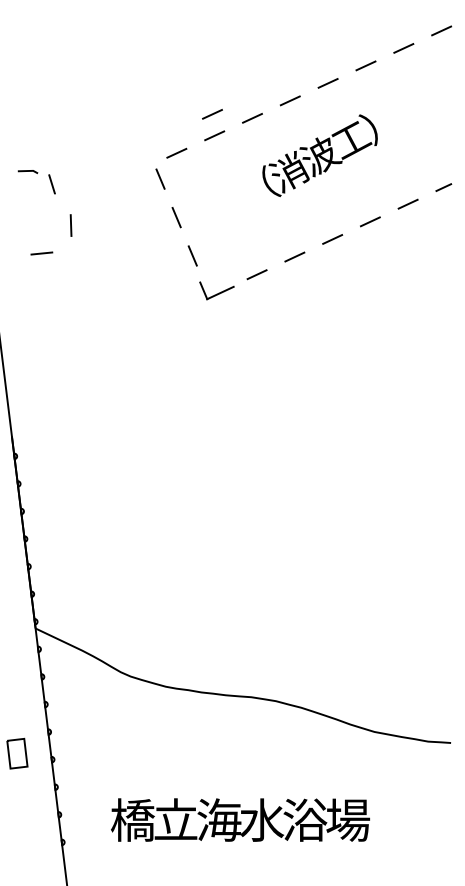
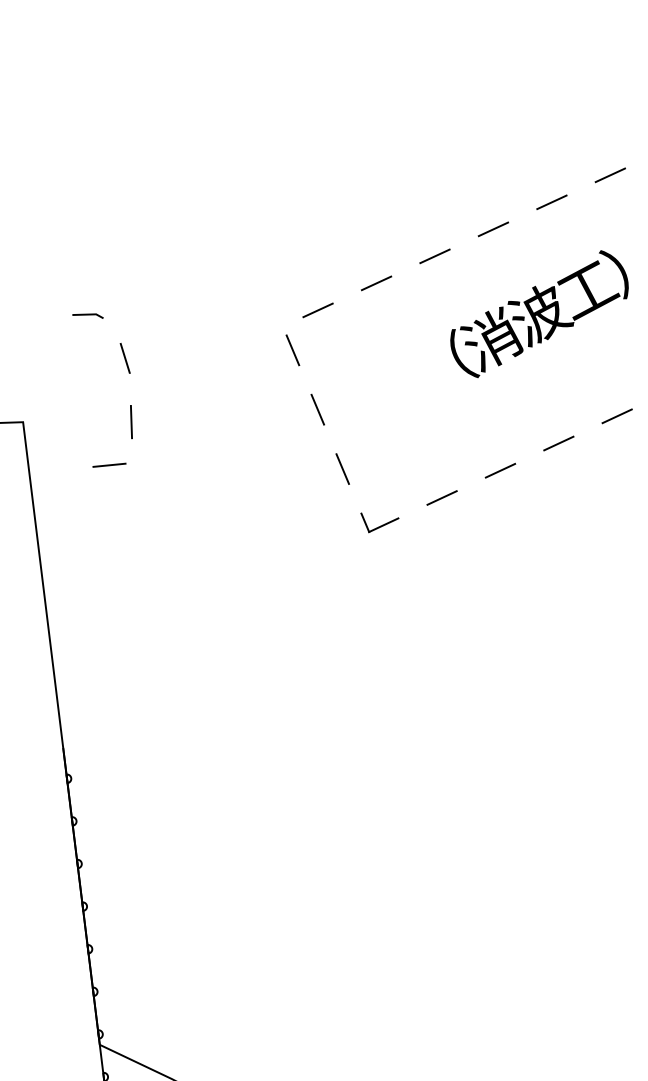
line: (212, 114) -> (373, 250), removed
line: (27, 171) -> (87, 315), moved
line: (70, 225) -> (130, 421), moved
part: (216, 290) -> (379, 522), size x0.71

